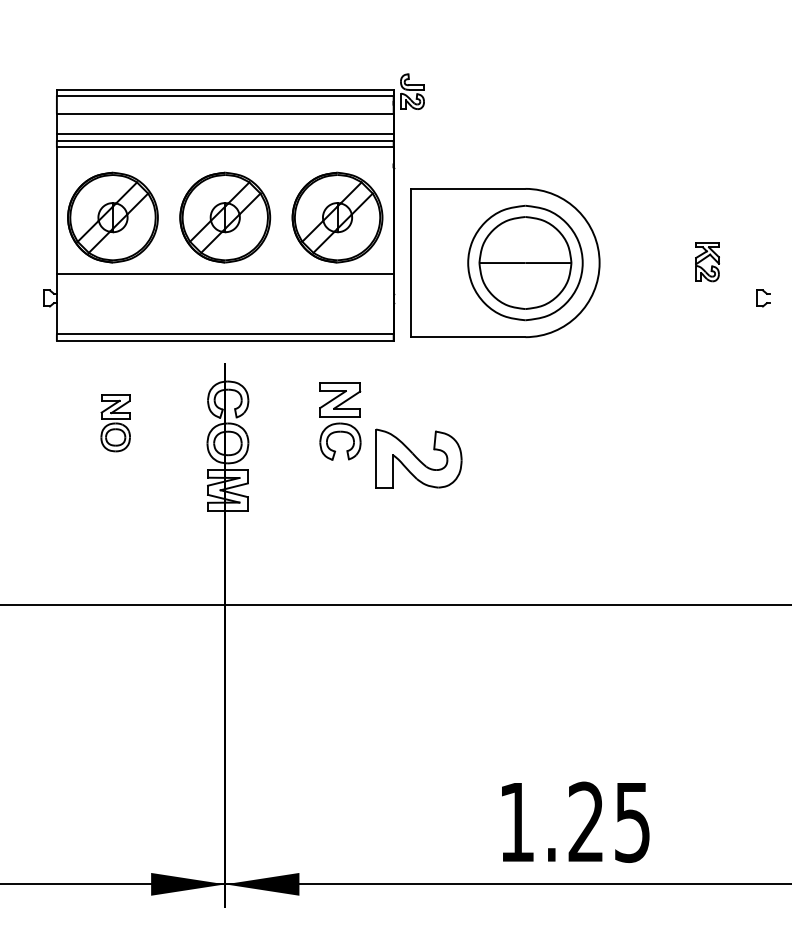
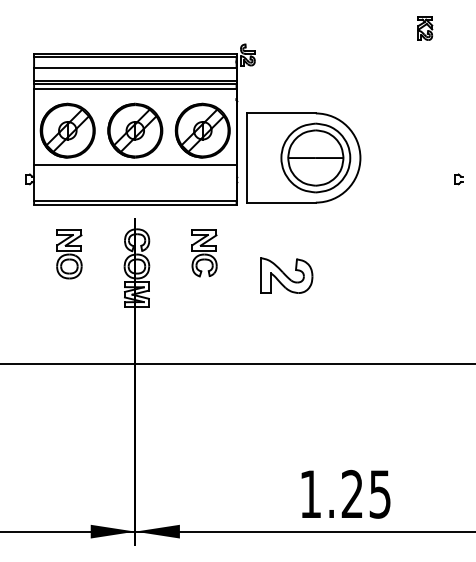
part: (707, 262) -> (425, 28), moved
part: (115, 423) -> (69, 254), size x1.43
part: (418, 458) -> (286, 275), moved

